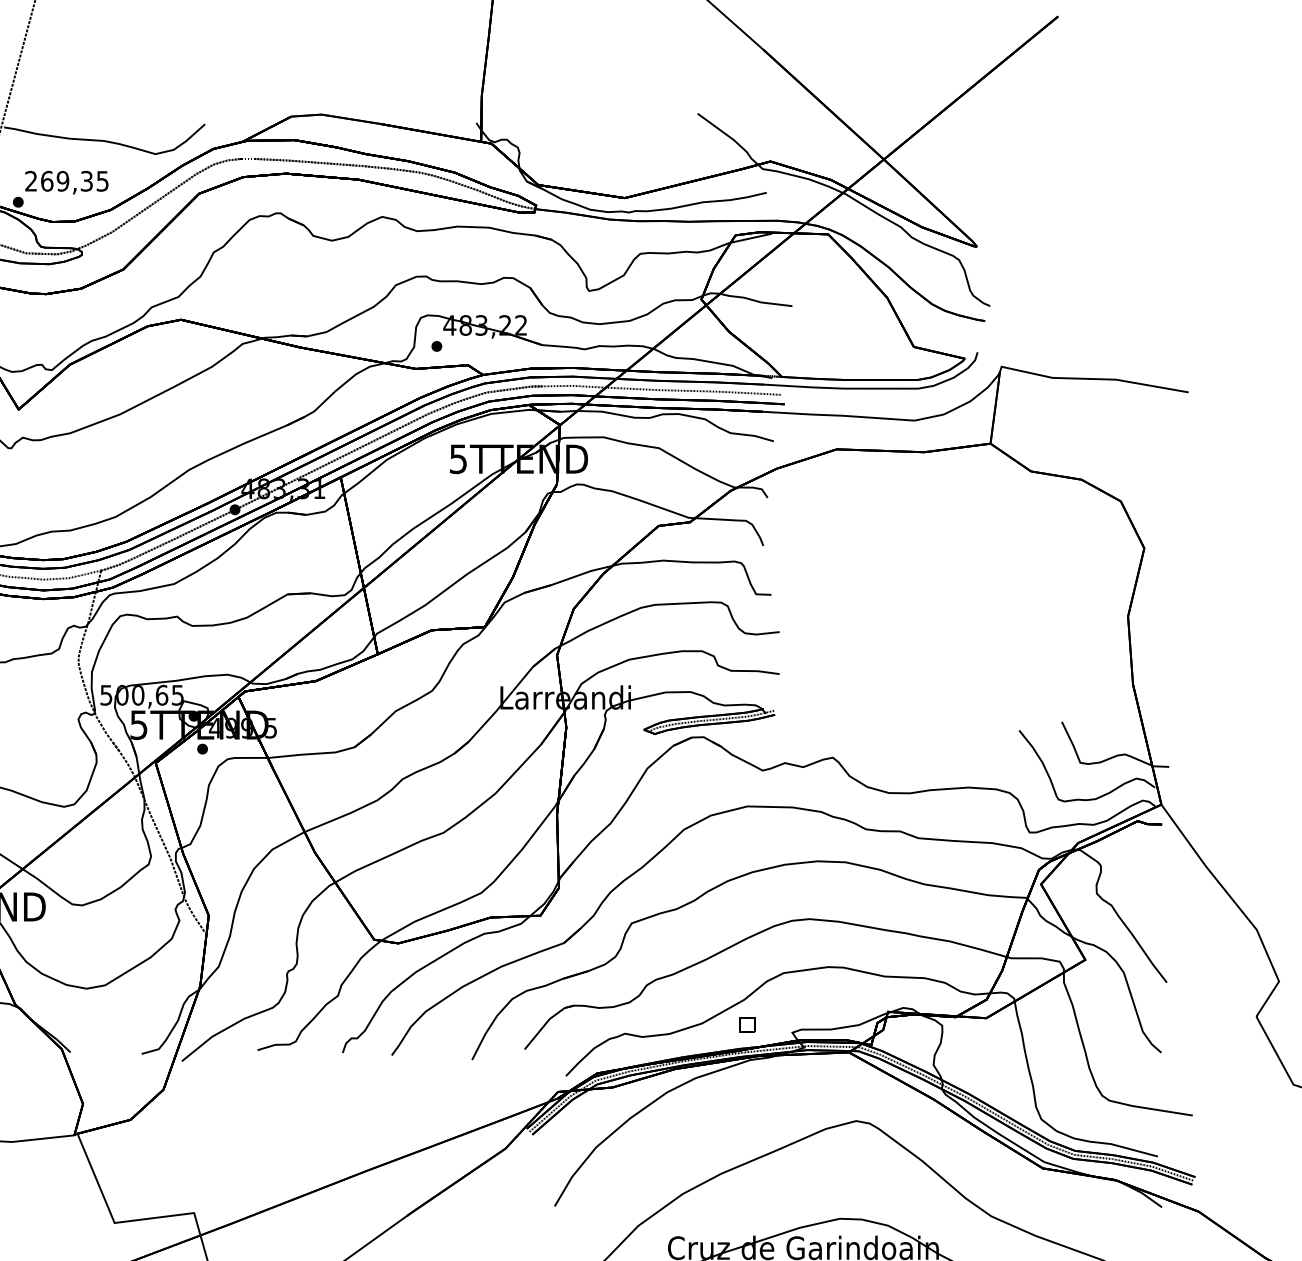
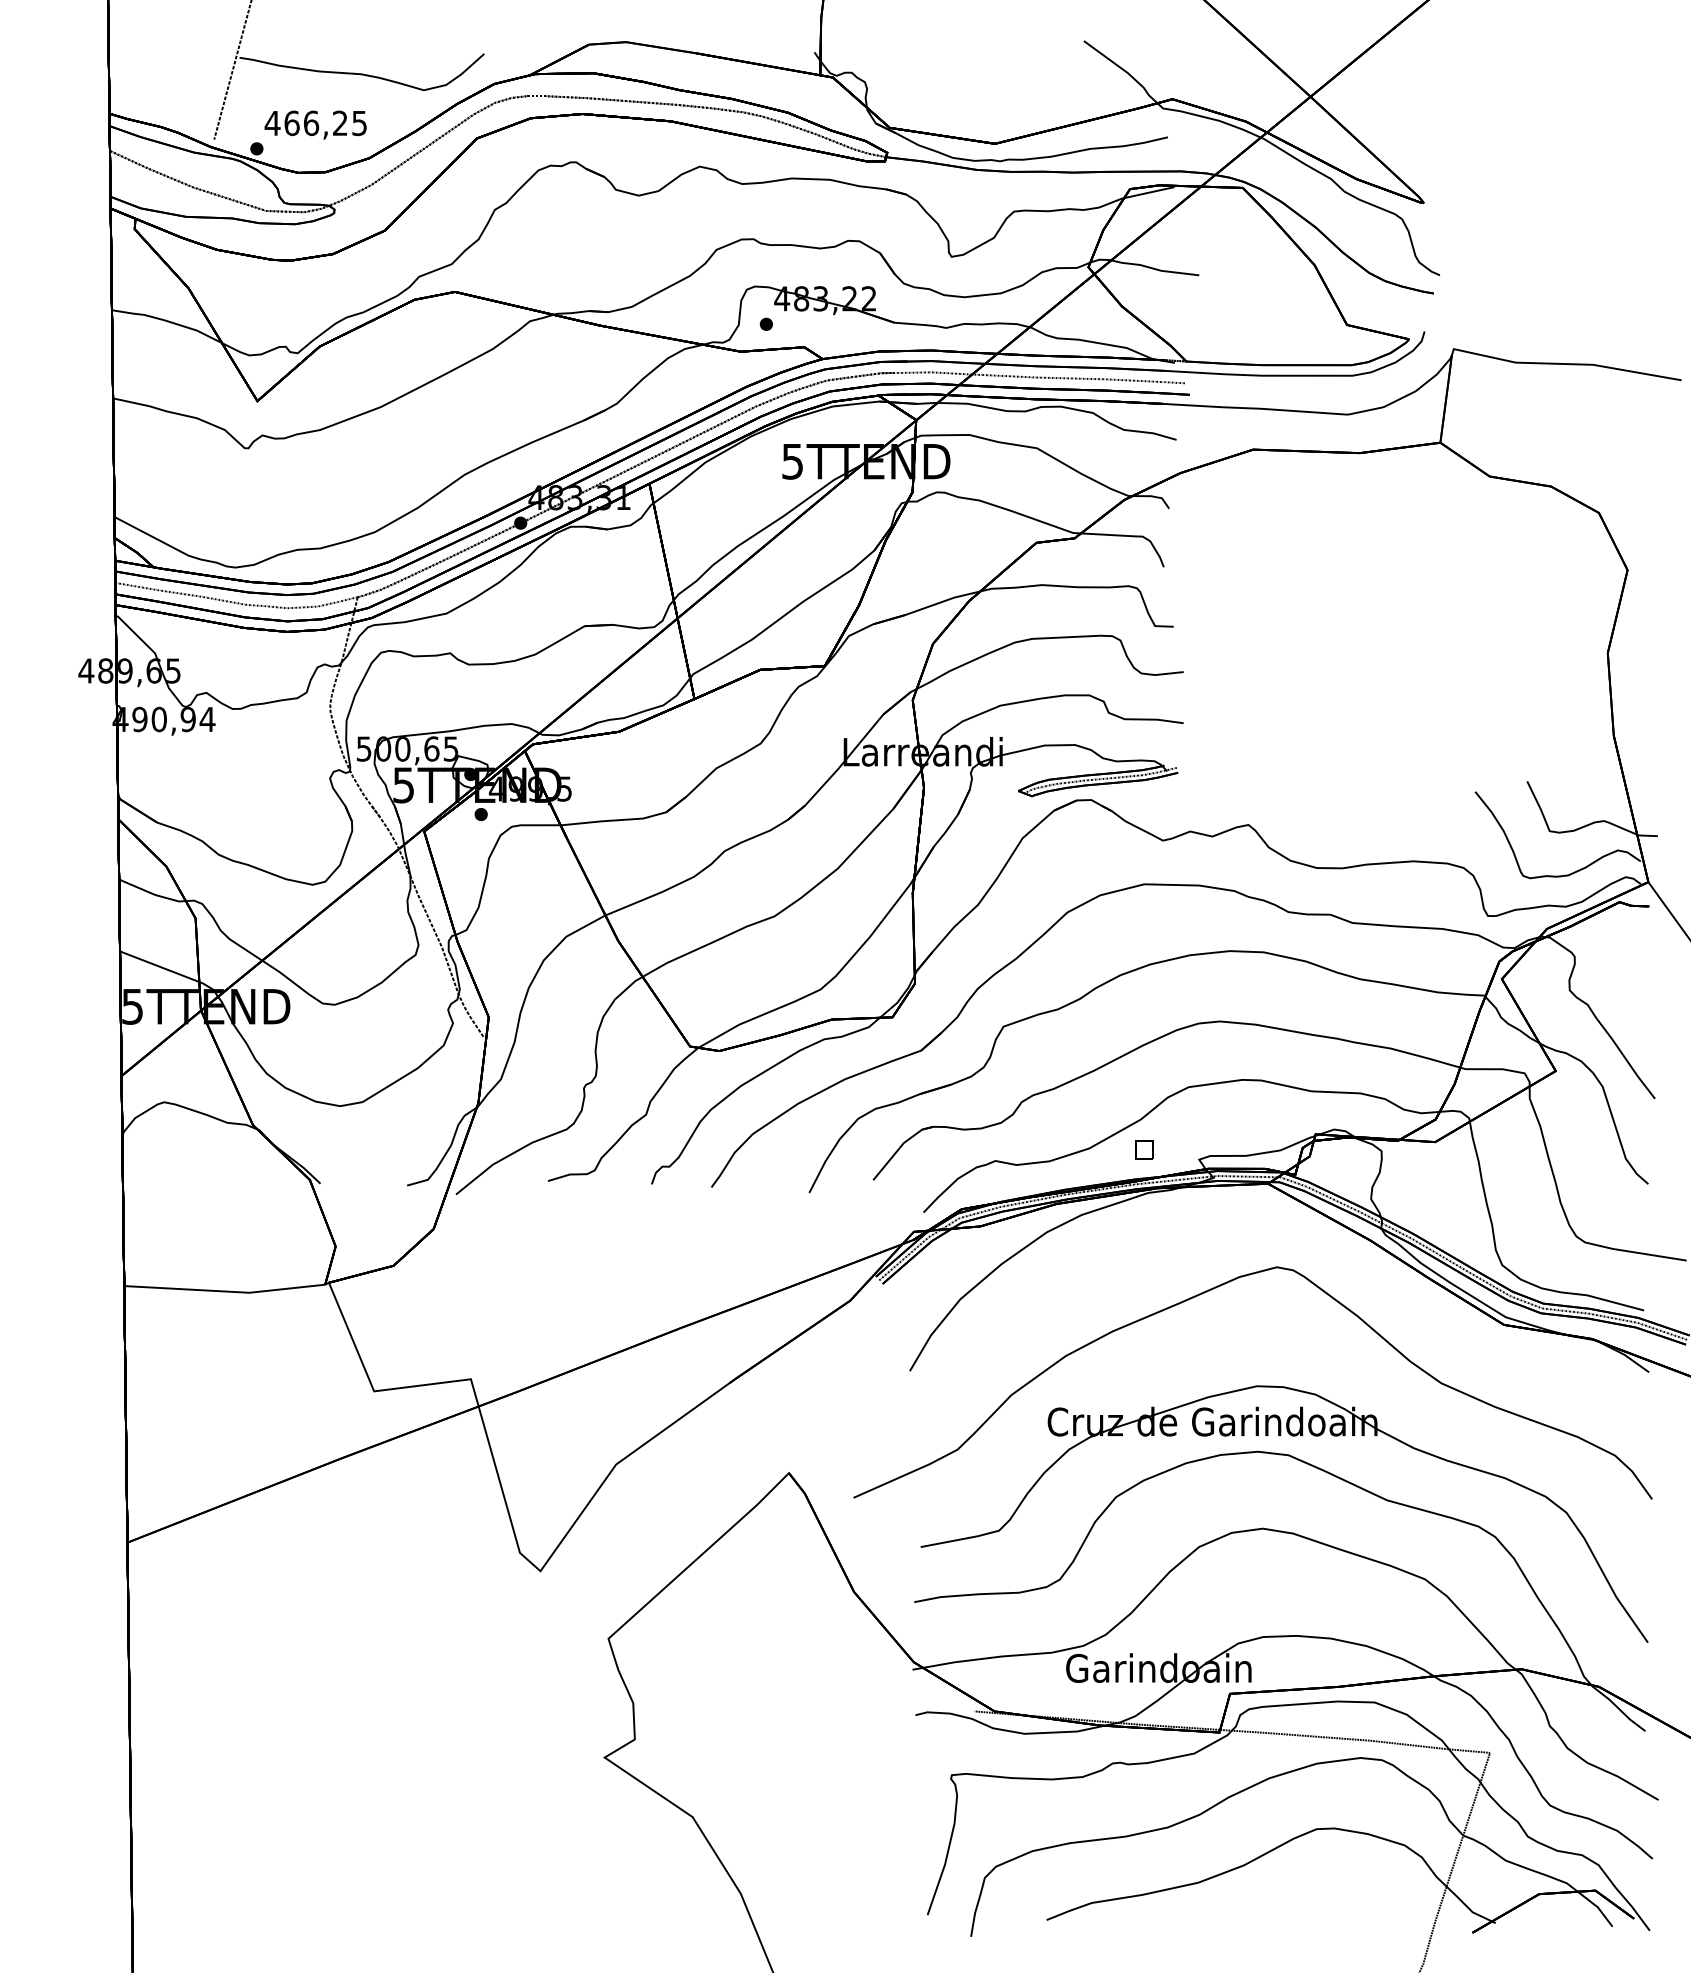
text: (58, 181) -> (305, 123), 269,35 -> 466,25

